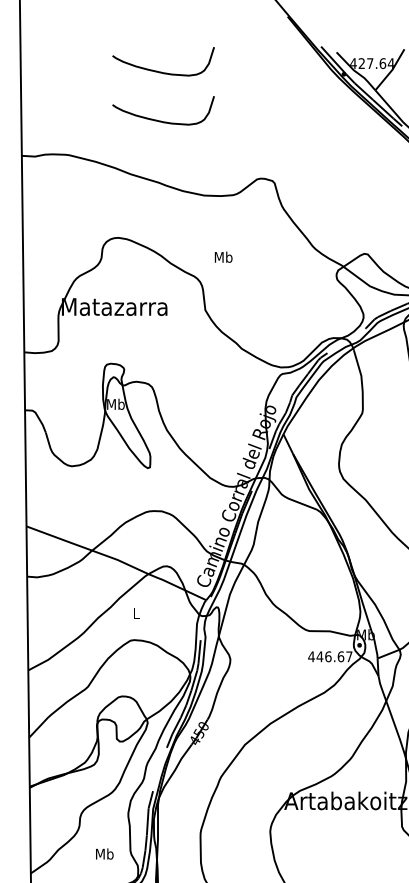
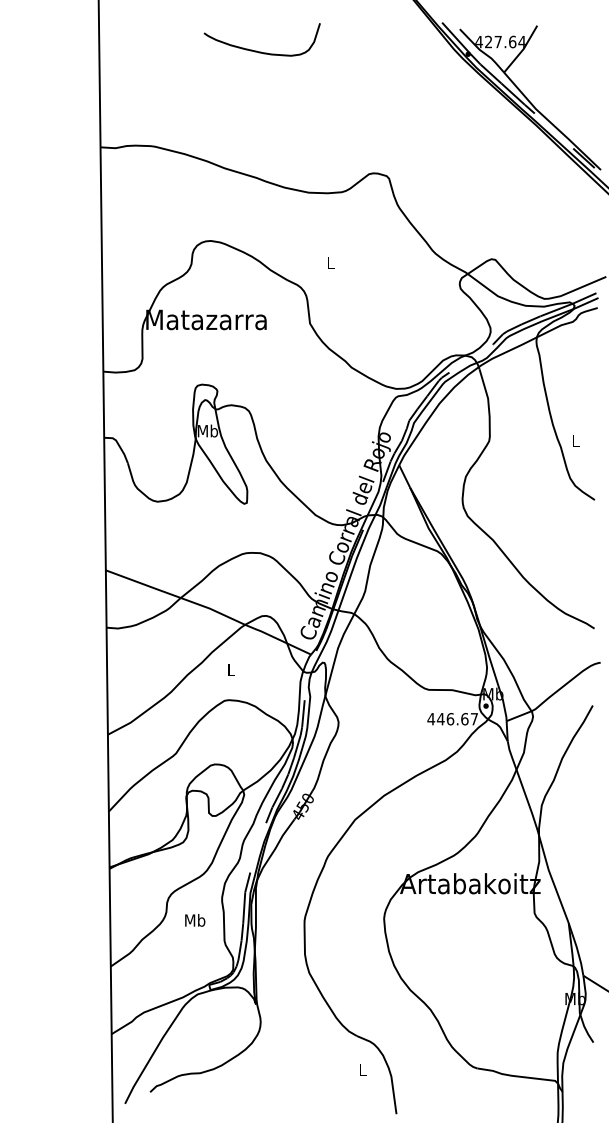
curve: (162, 120) -> (261, 107), removed
text: (223, 256) -> (330, 262), Mb -> L
text: (105, 854) -> (195, 920), moved

